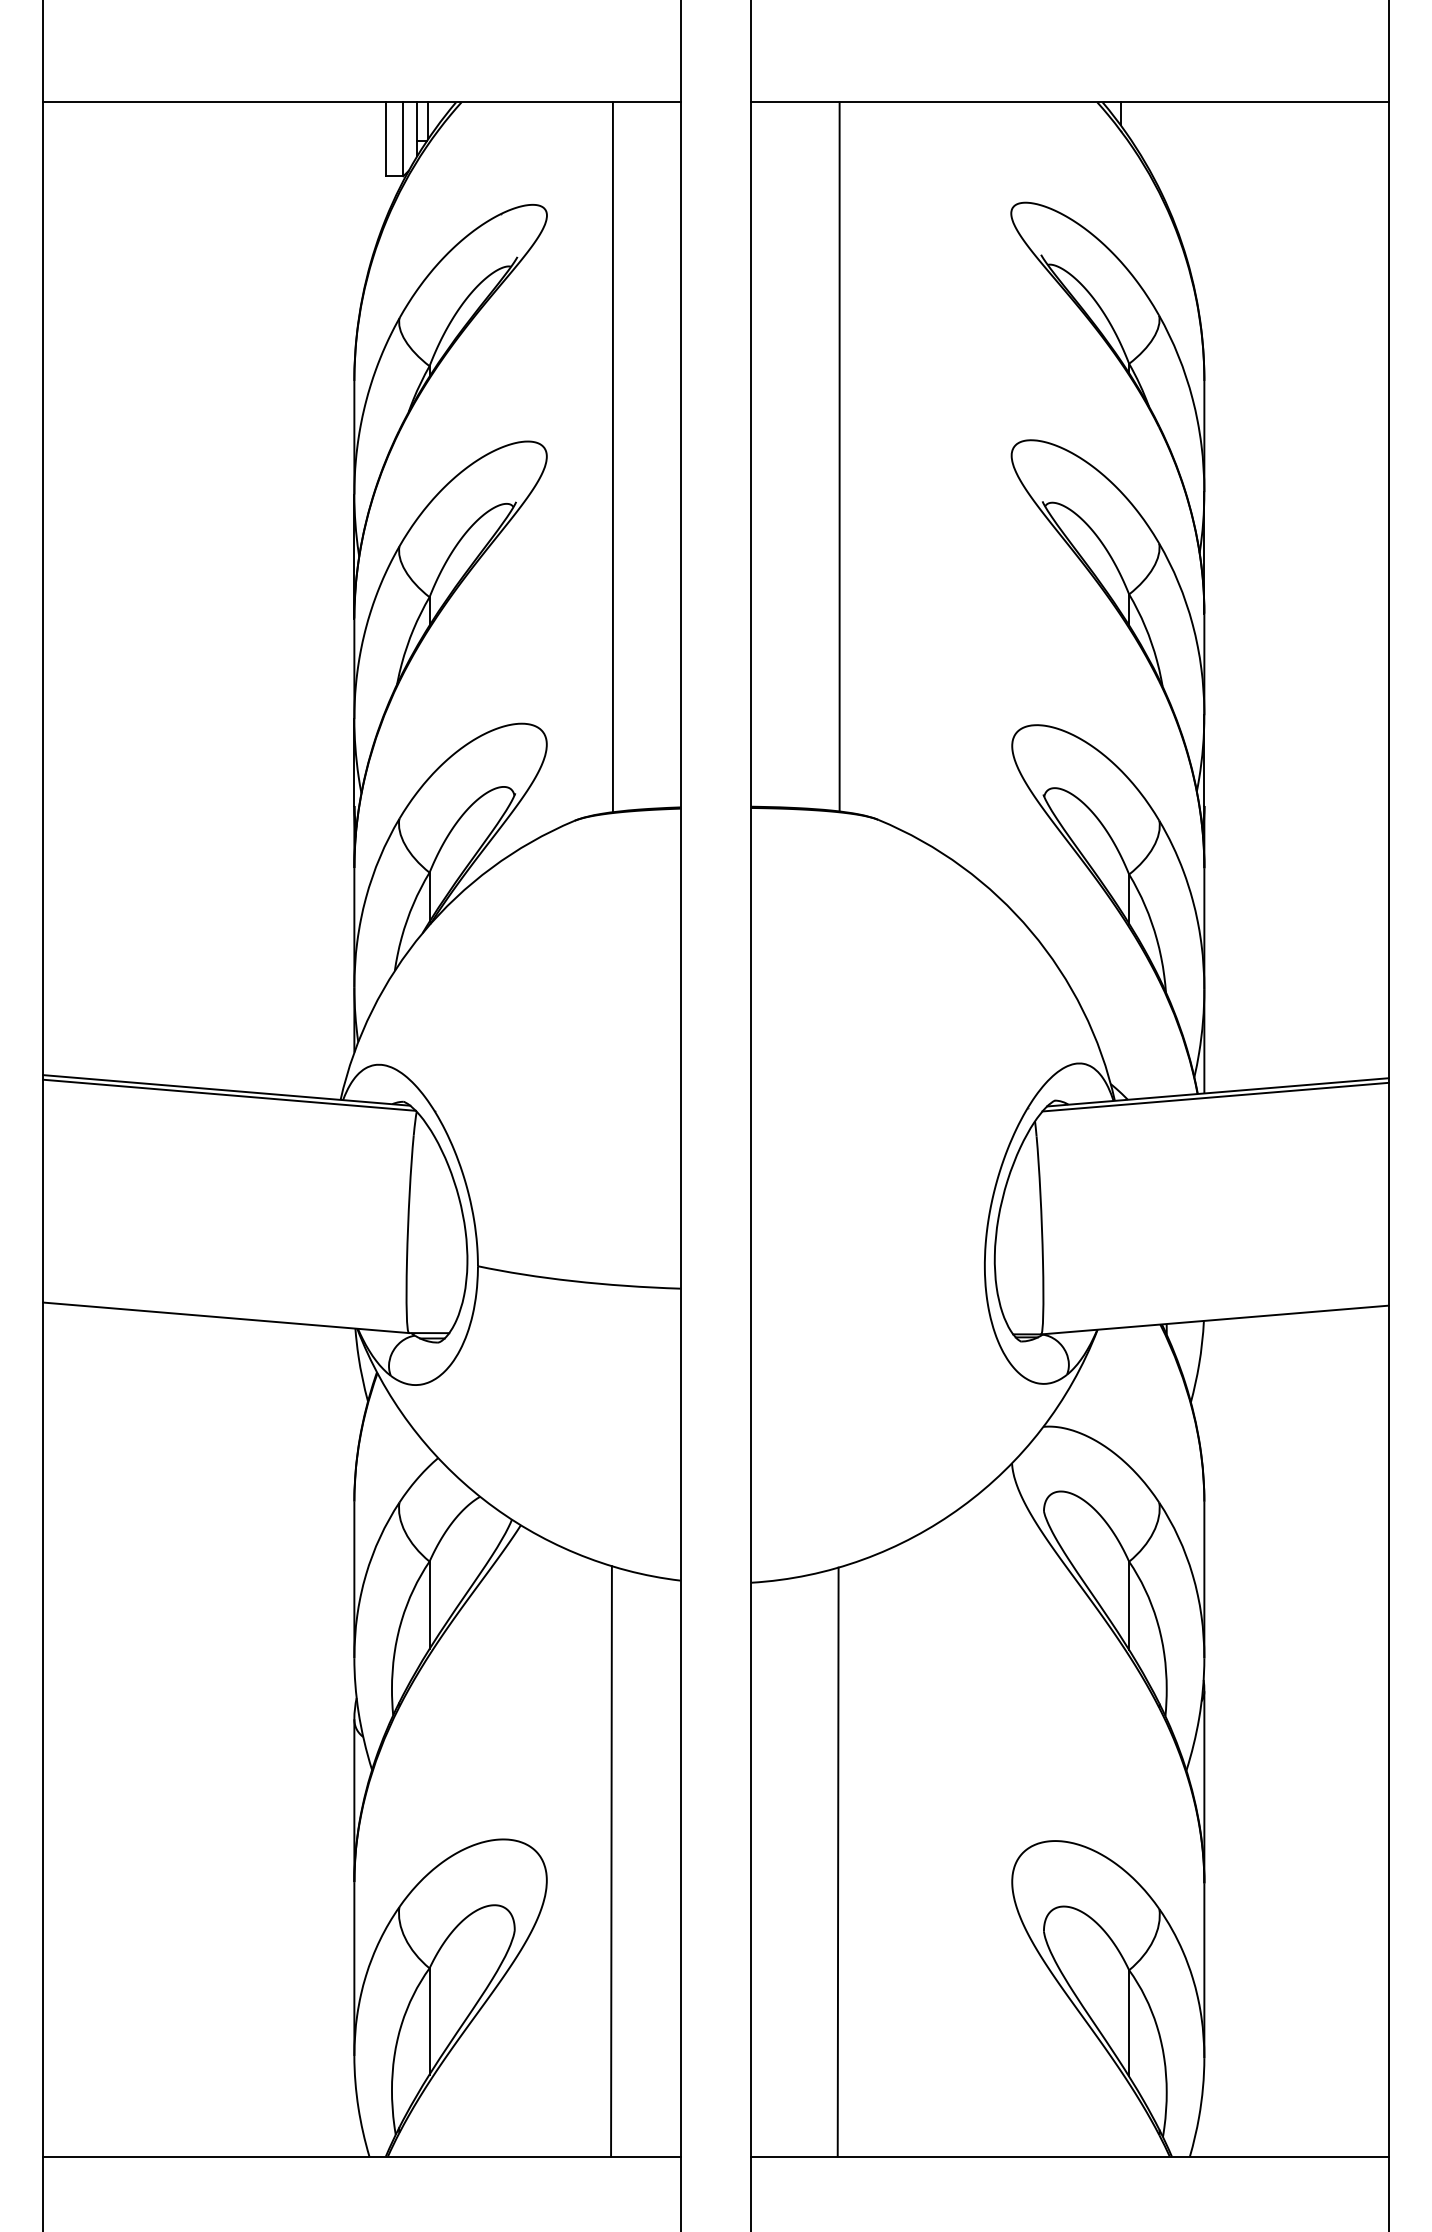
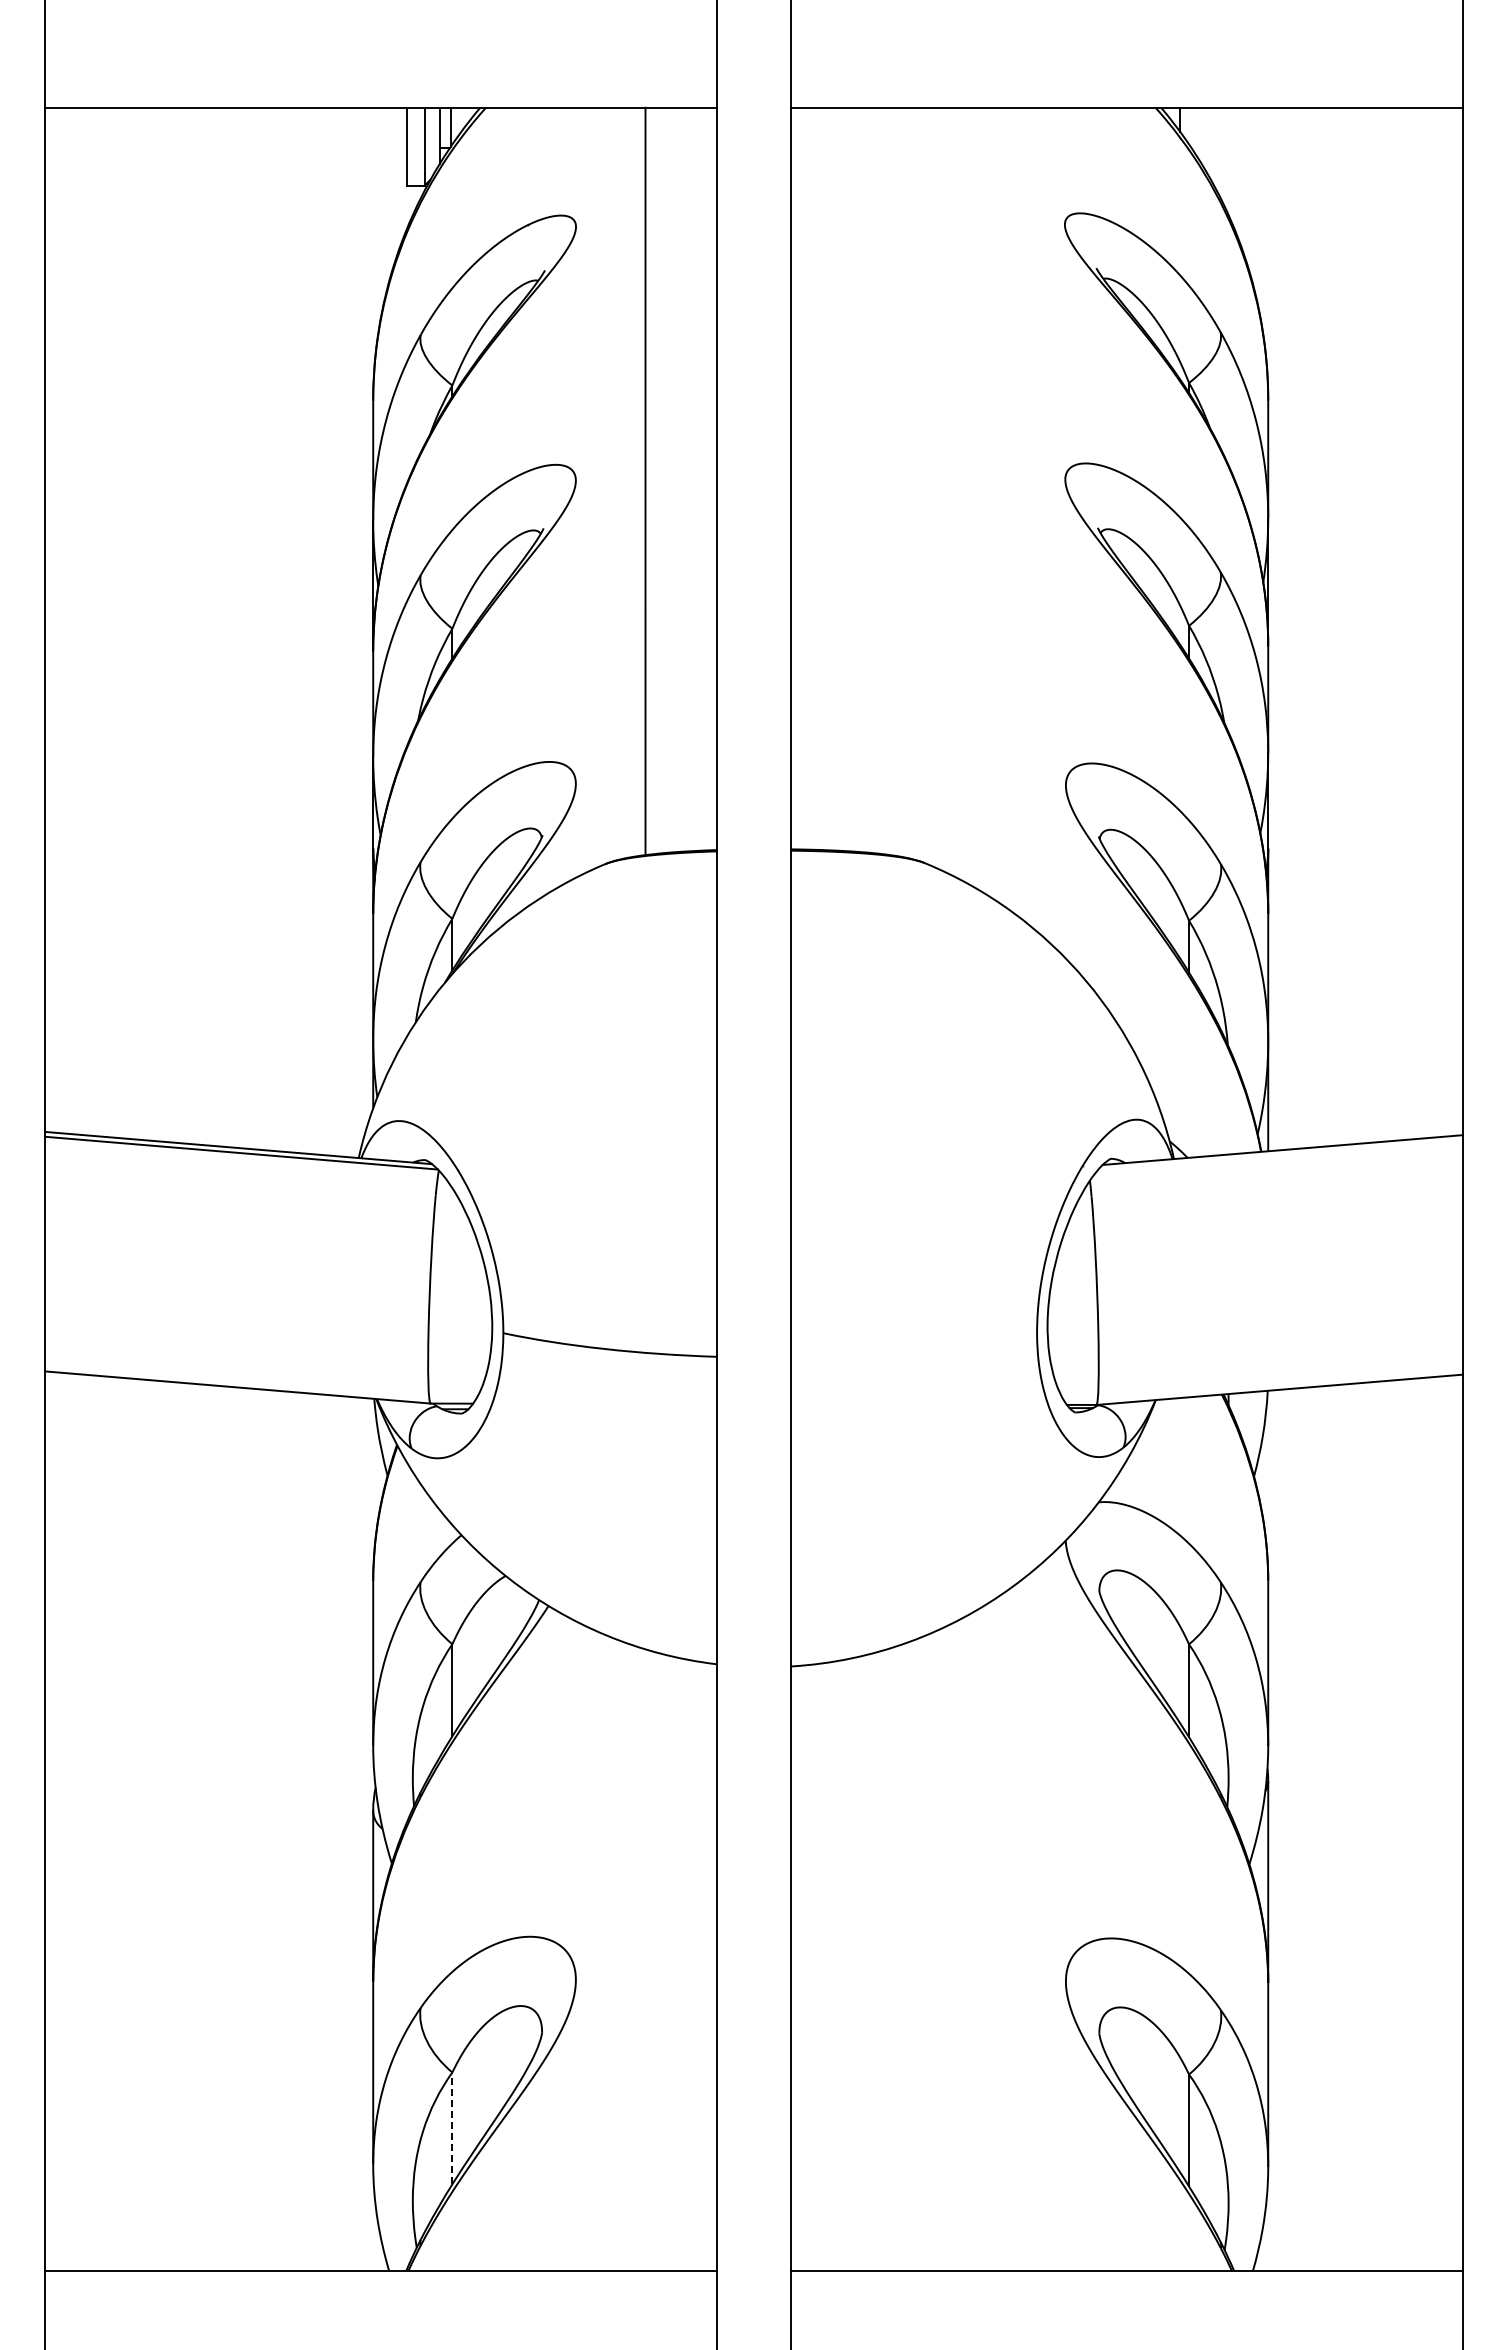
line: (839, 456) -> (884, 480), removed
line: (1215, 1097) -> (1279, 1155), removed
line: (611, 1861) -> (643, 1959), removed
line: (838, 1861) -> (882, 1960), removed
line: (429, 2021) -> (452, 2128), solid -> dashed

